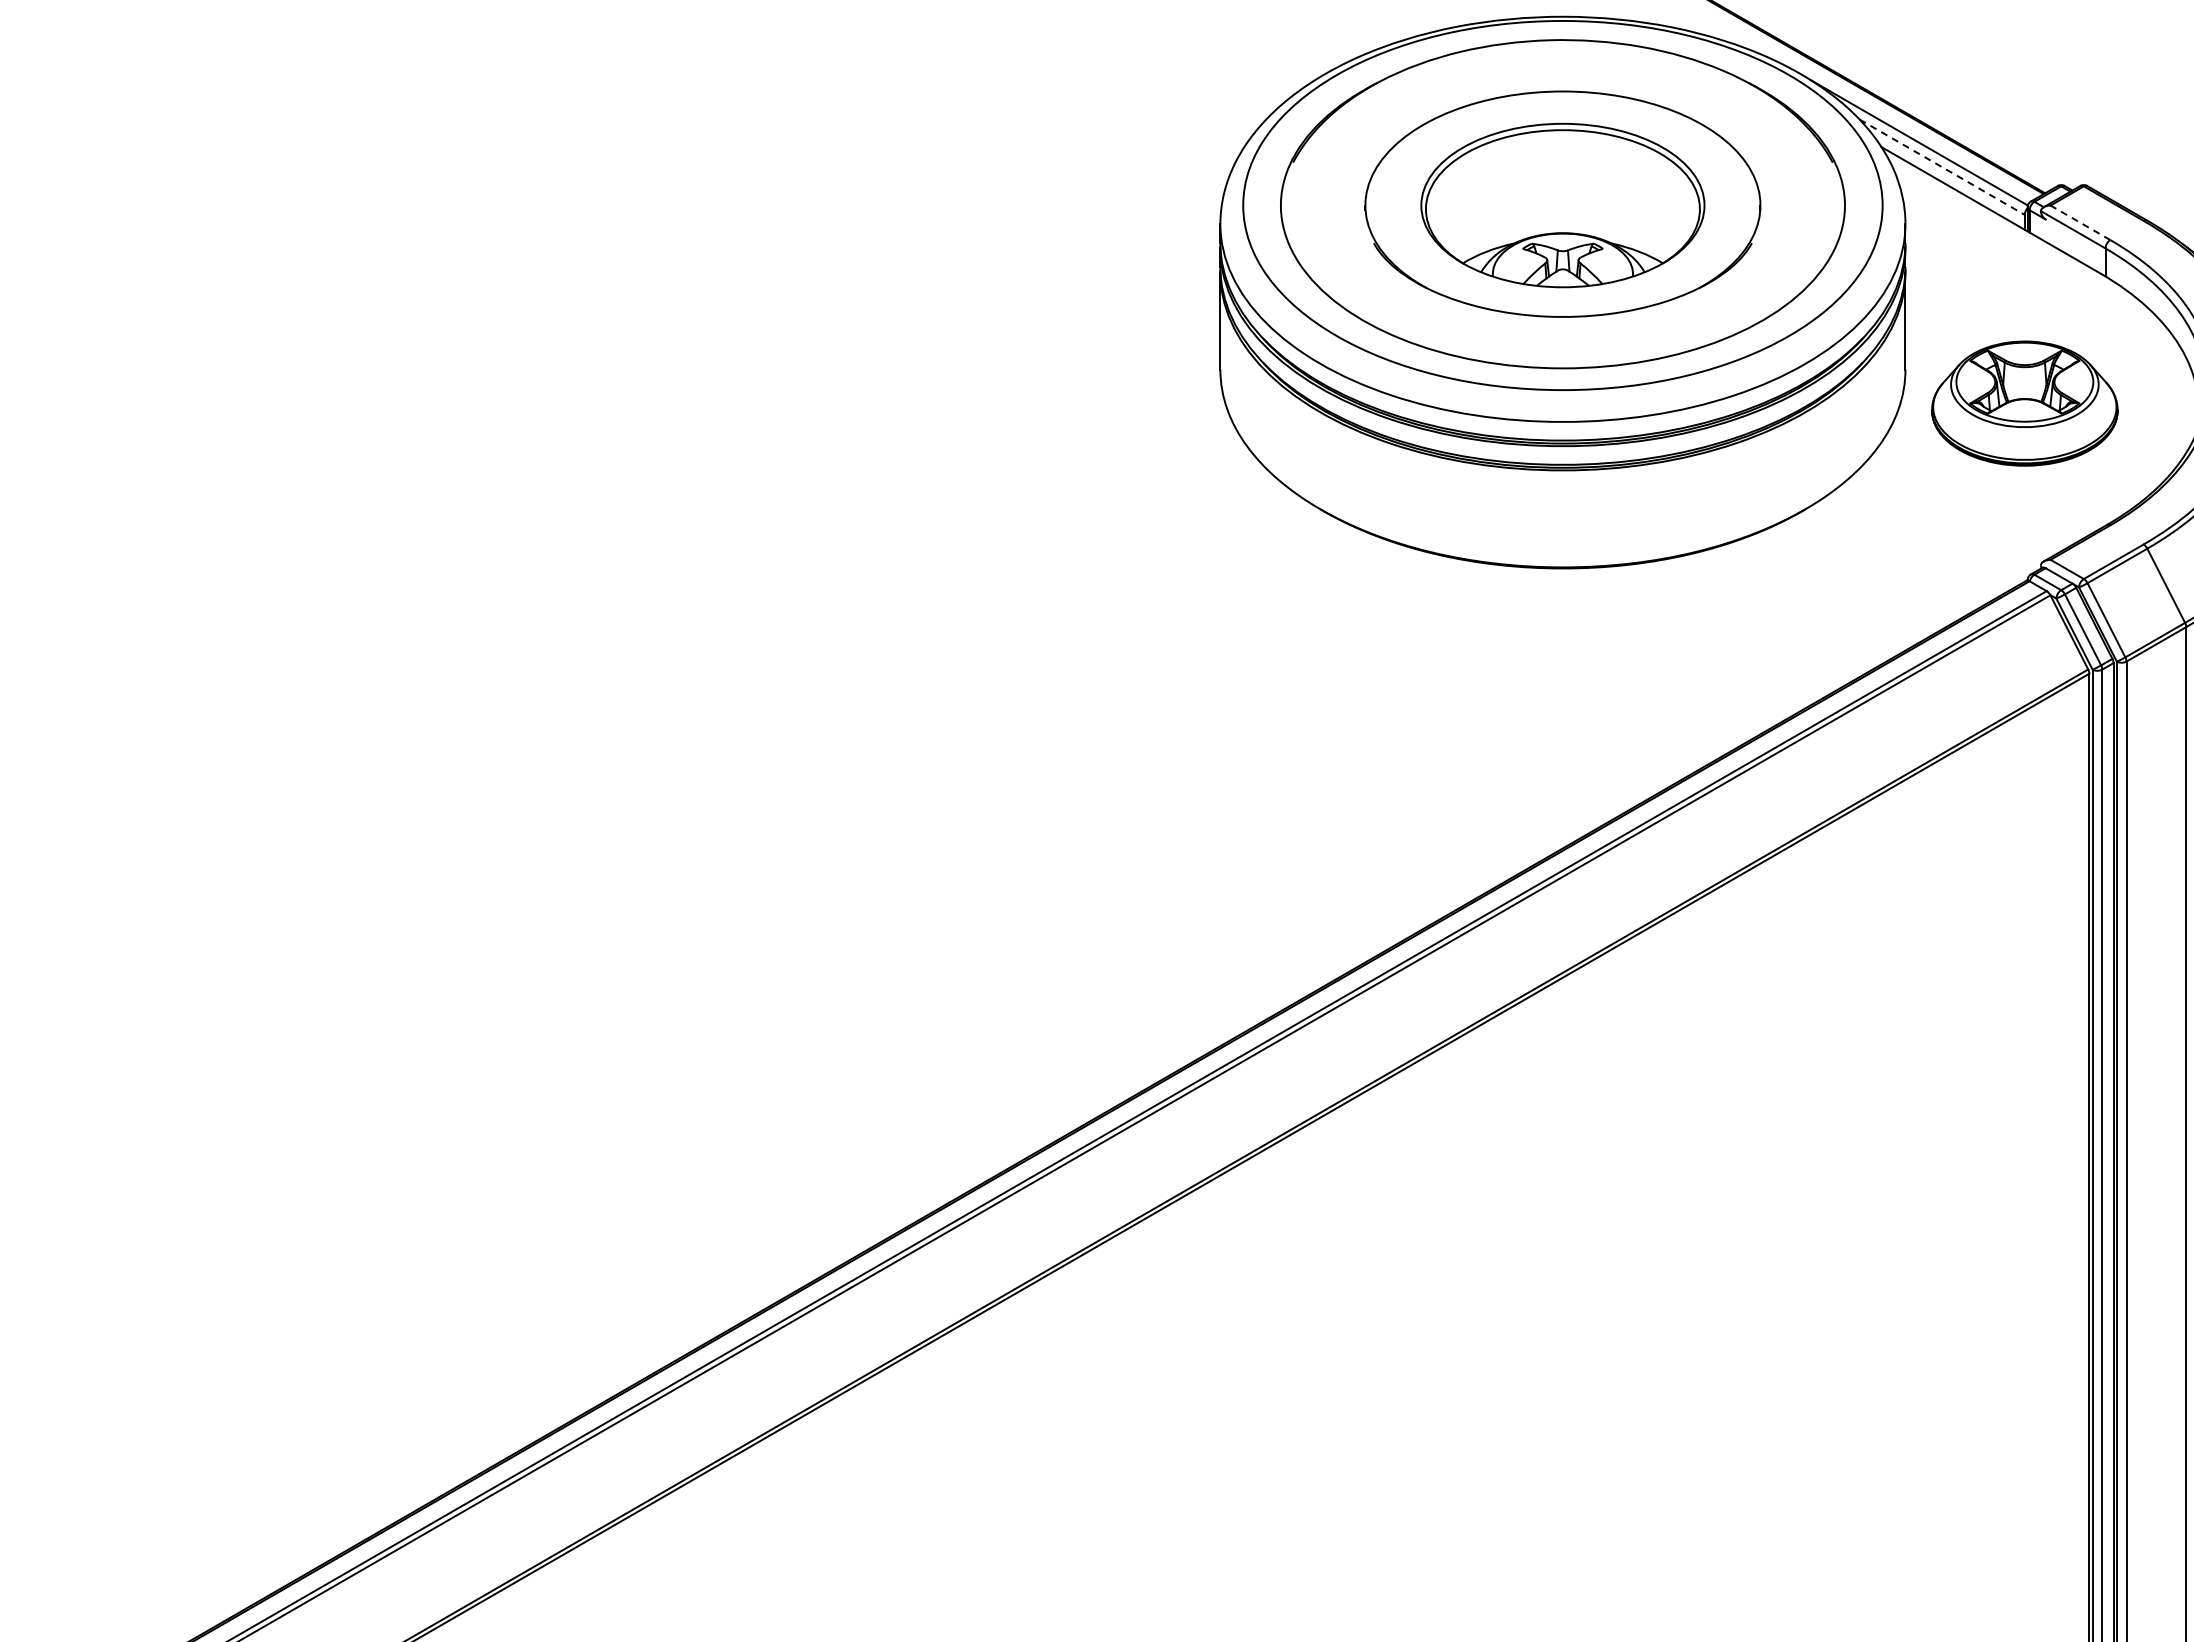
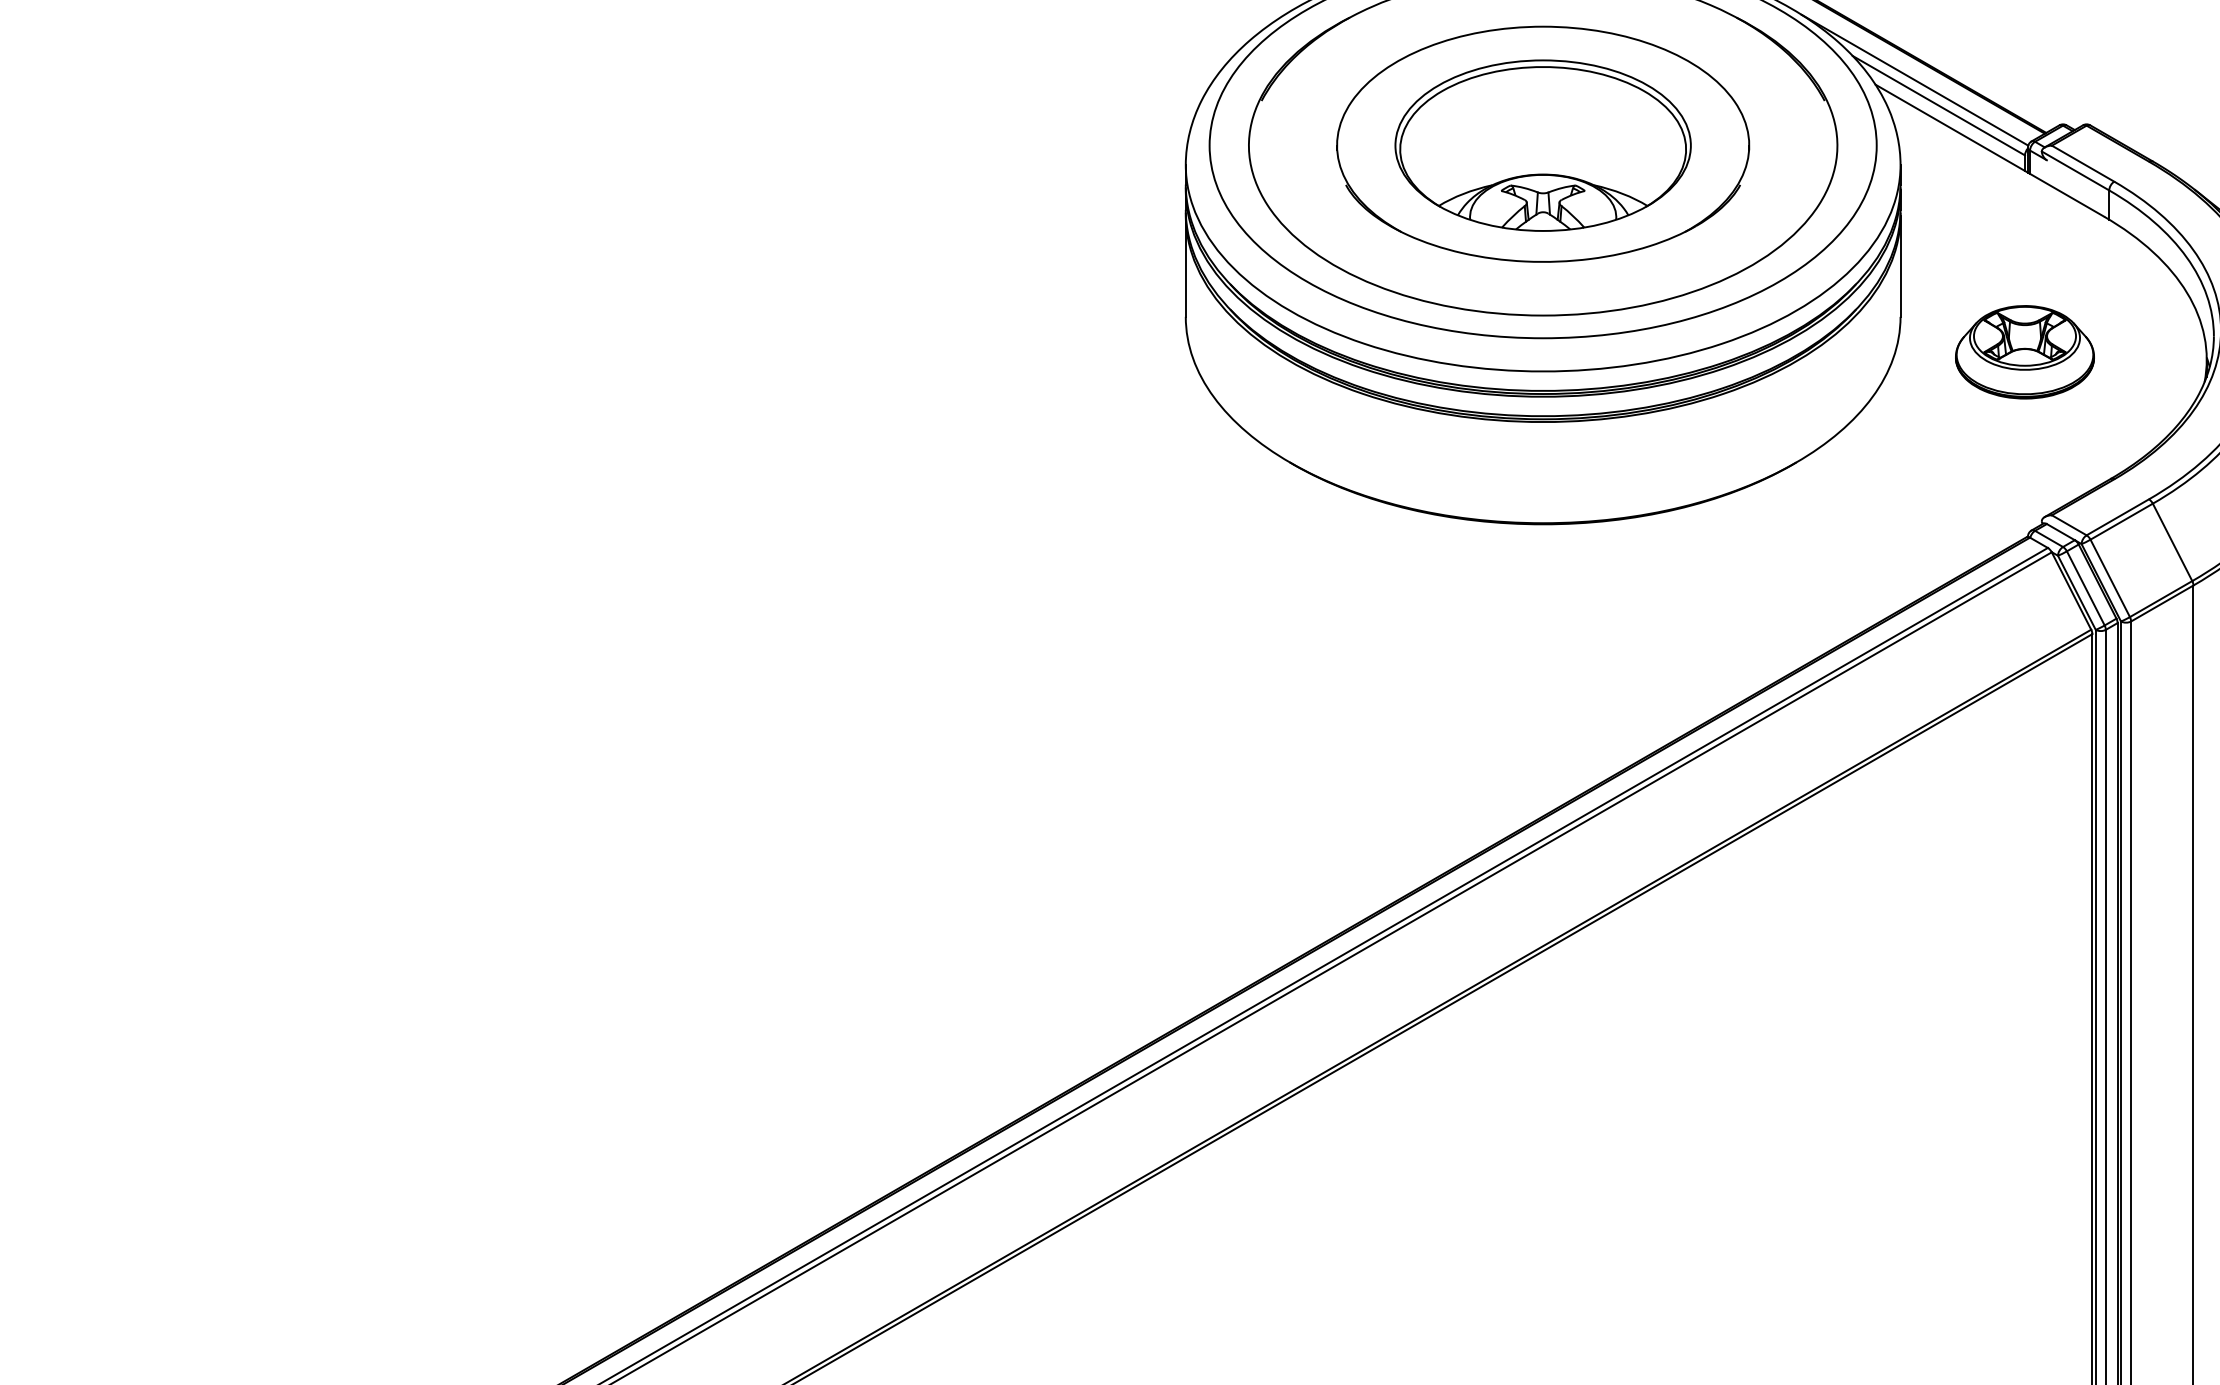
line: (1942, 167) -> (1939, 105), dashed -> solid
line: (2080, 222) -> (2083, 163), dashed -> solid
part: (2024, 403) -> (2024, 352), size x0.71

